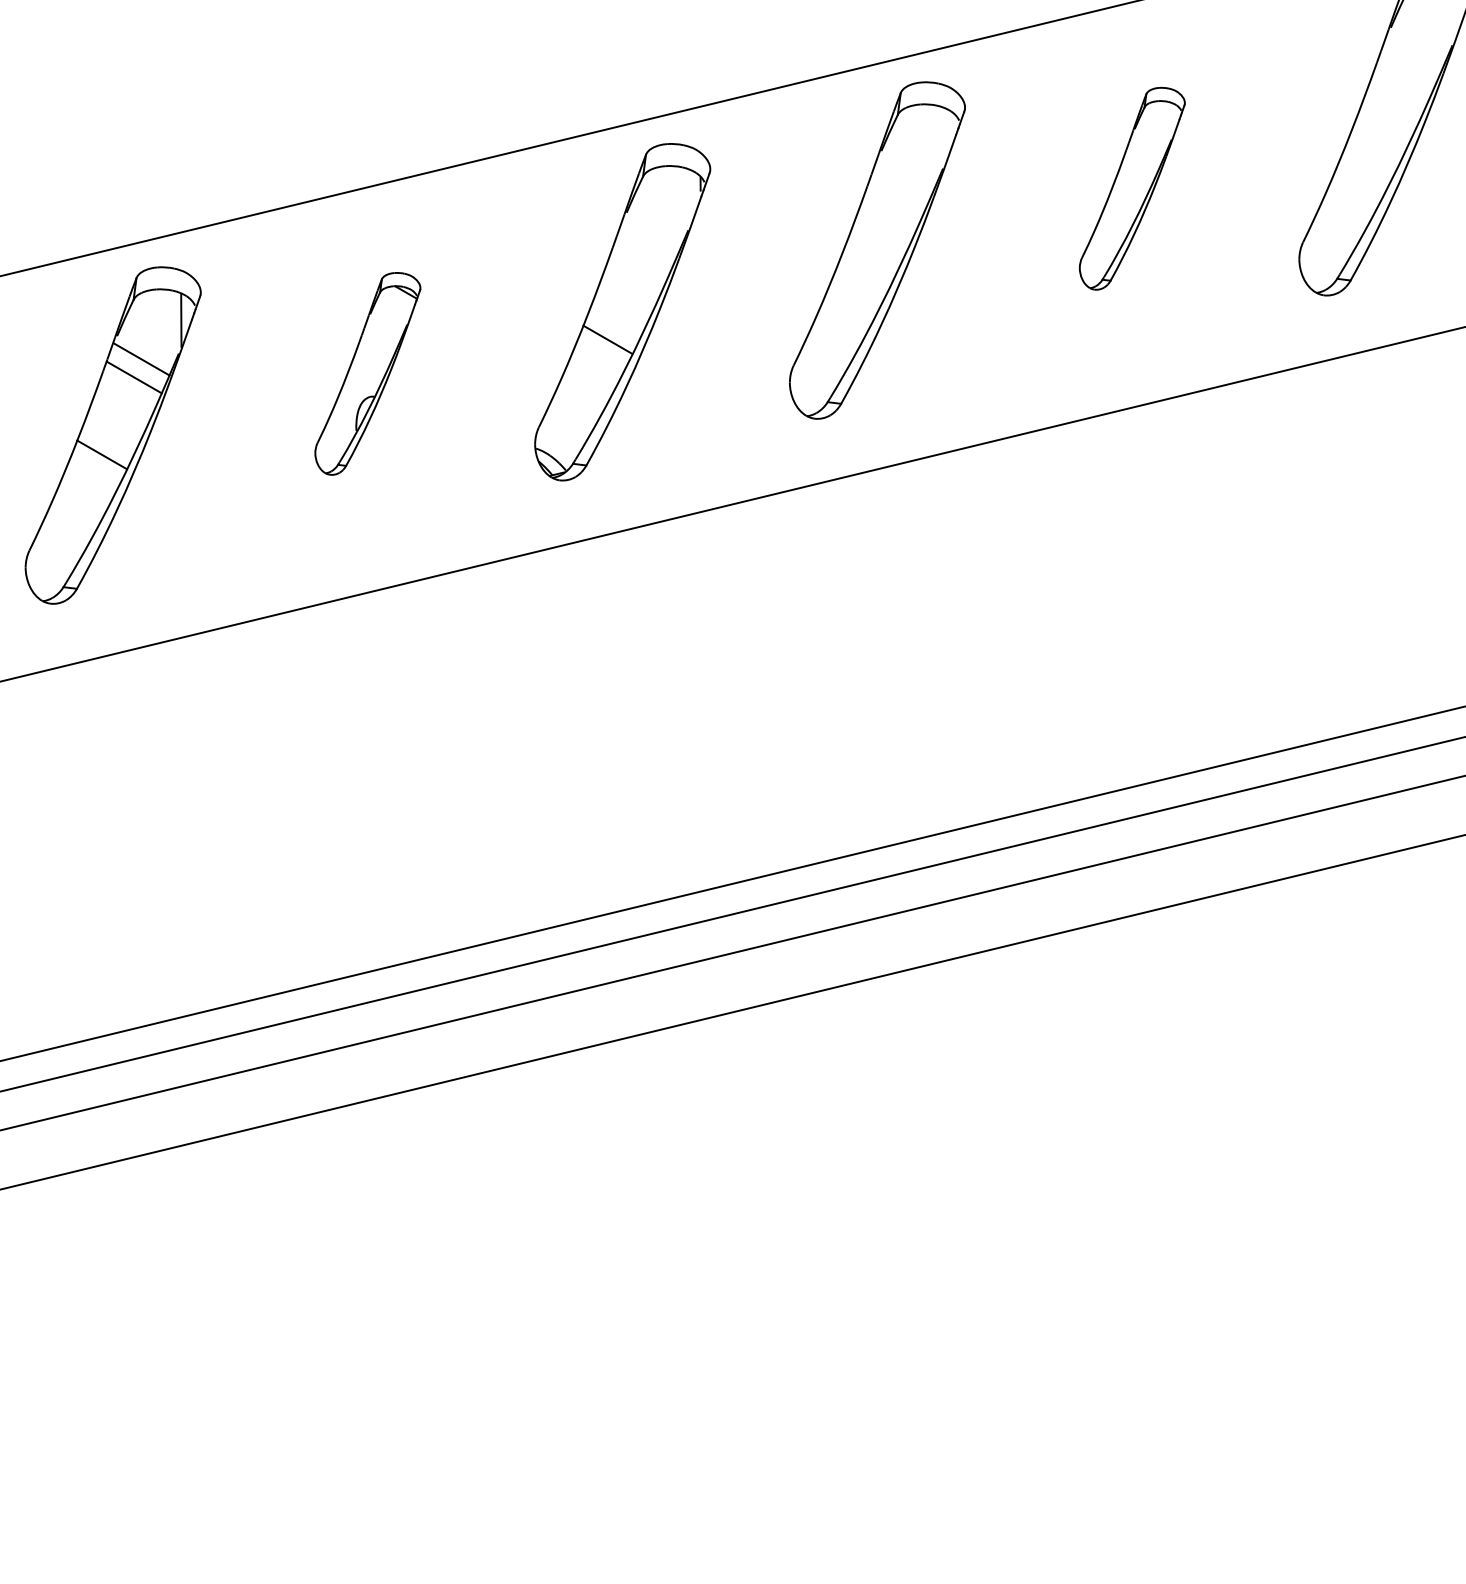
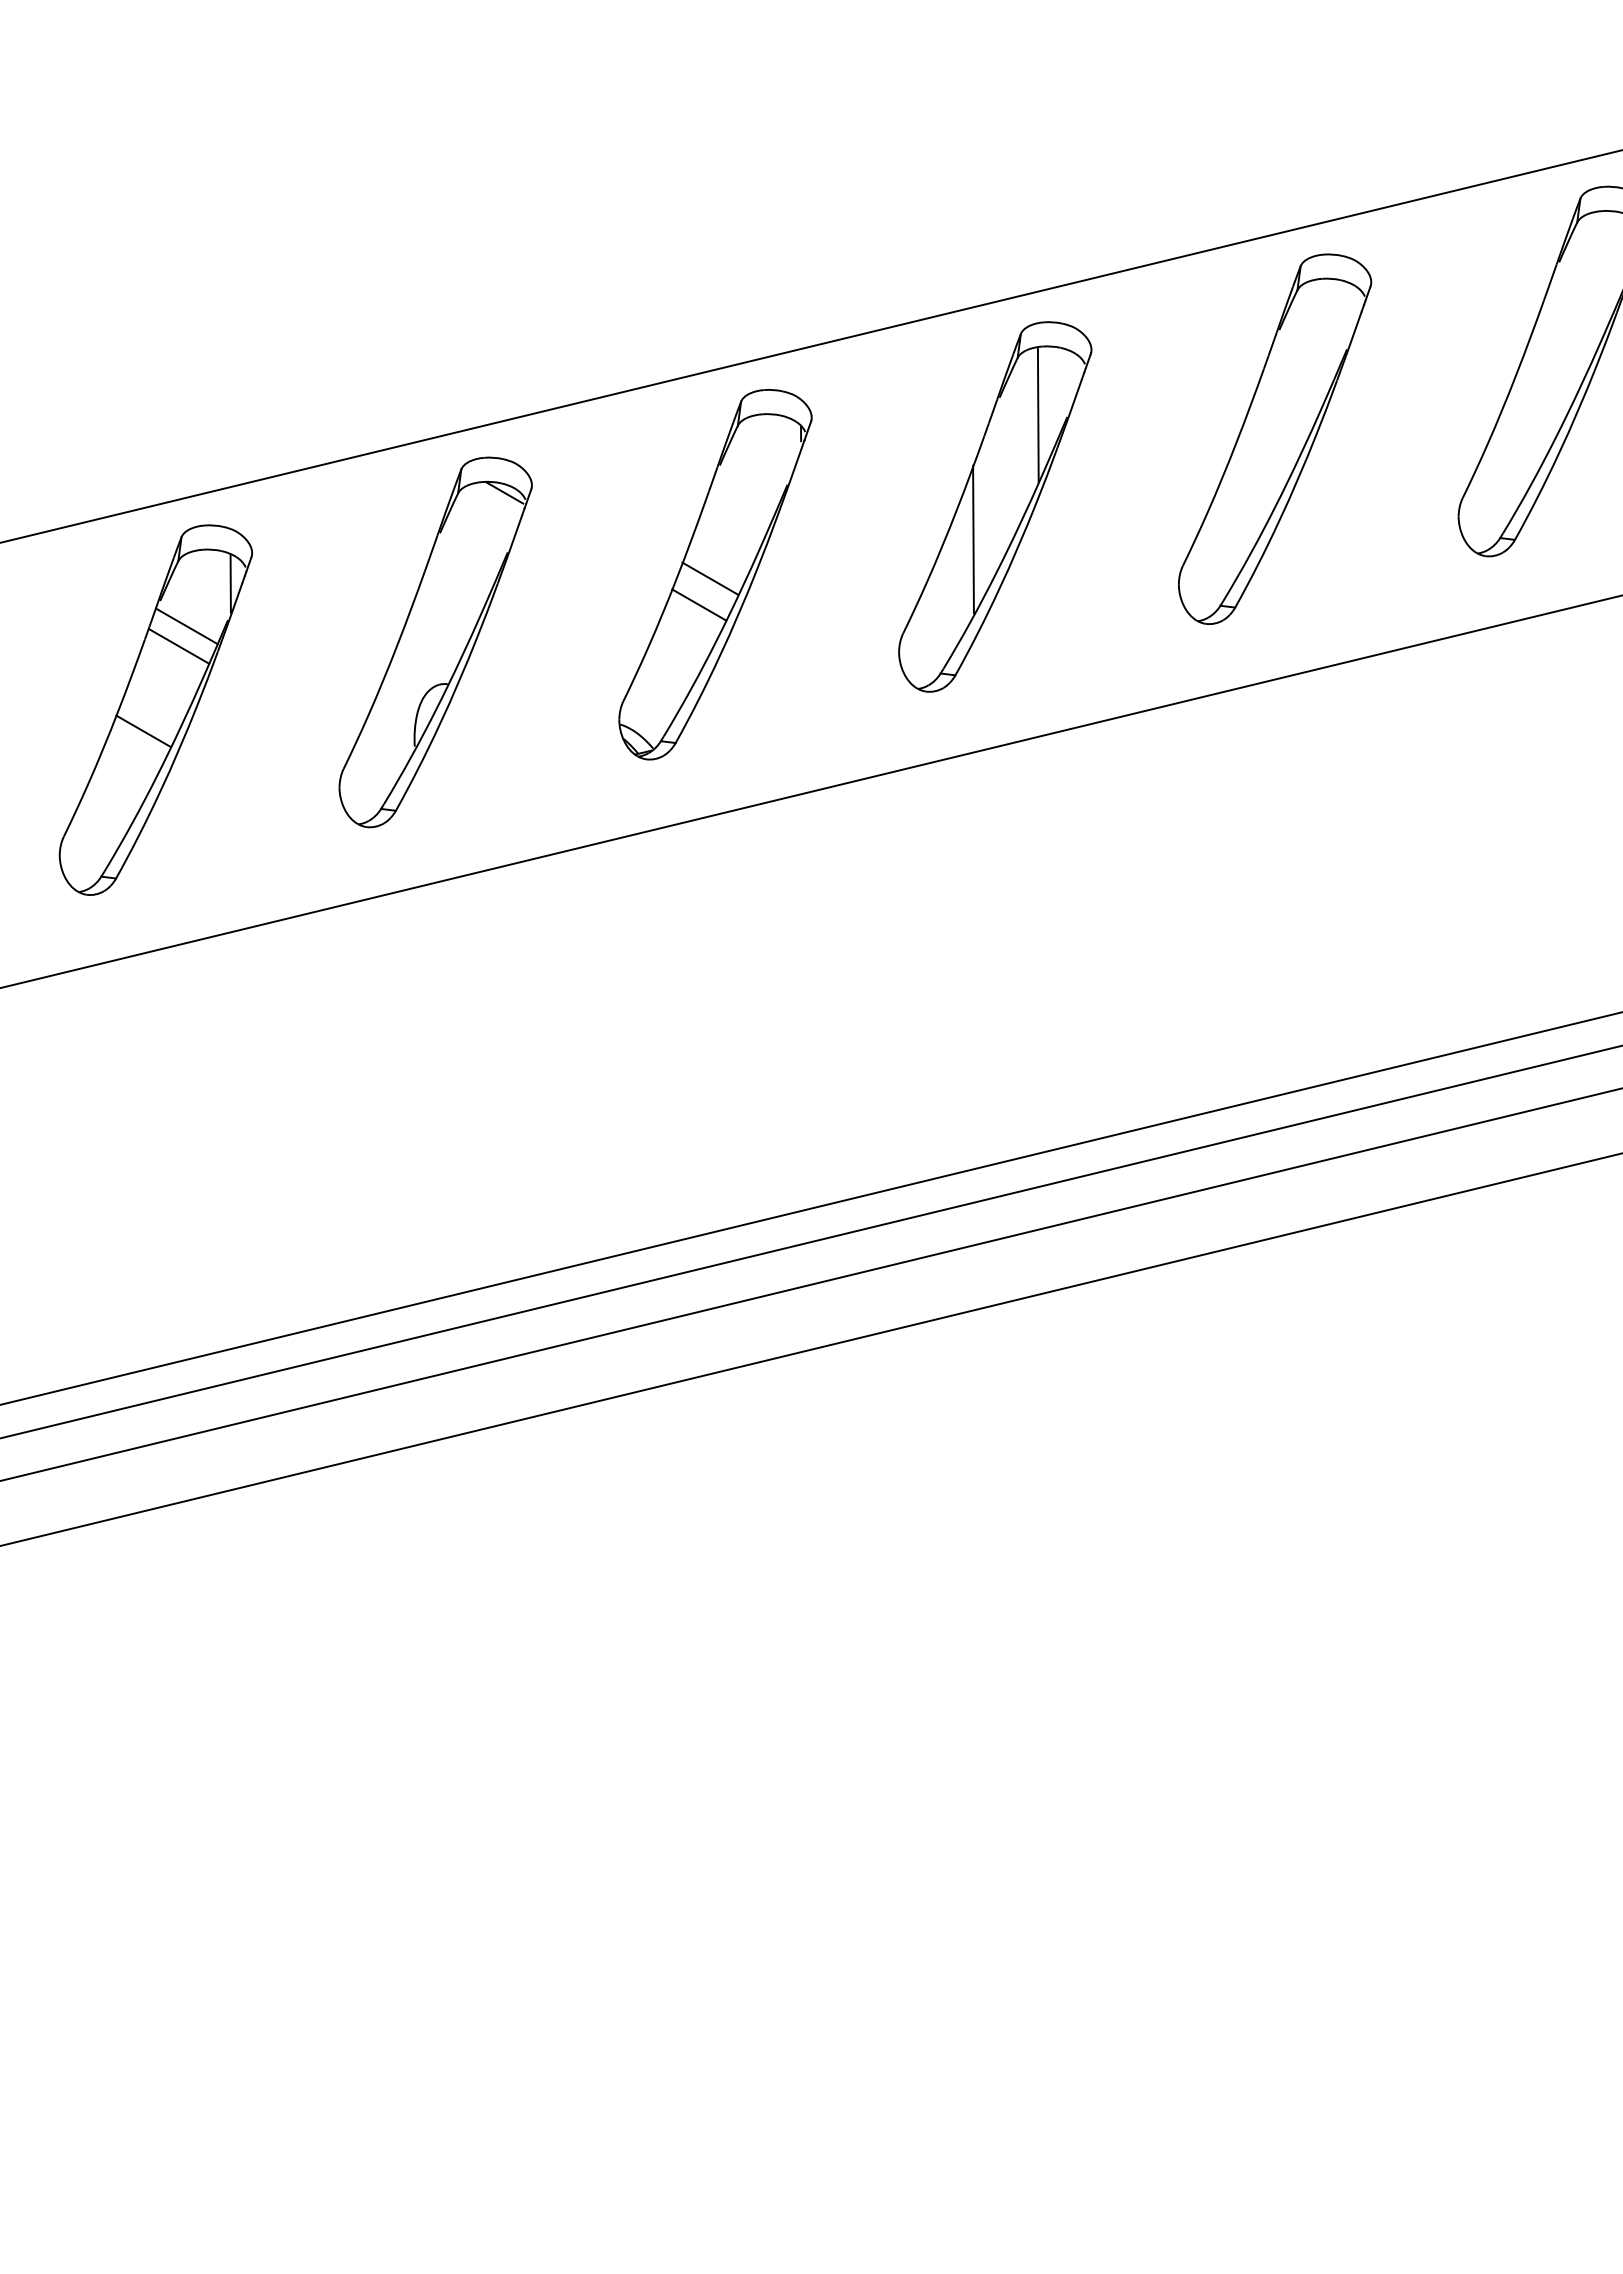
line: (915, 166) -> (1037, 414), added
part: (1132, 188) -> (1275, 438), size x1.67
line: (857, 280) -> (973, 539), added
line: (618, 315) -> (710, 578), added
part: (367, 373) -> (435, 642), size x1.67

